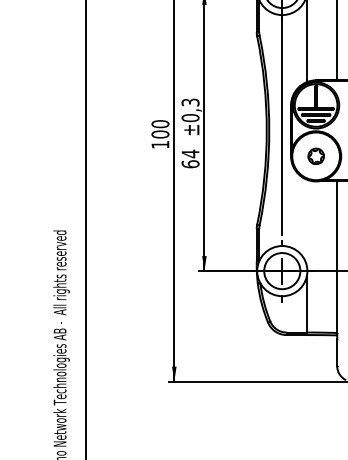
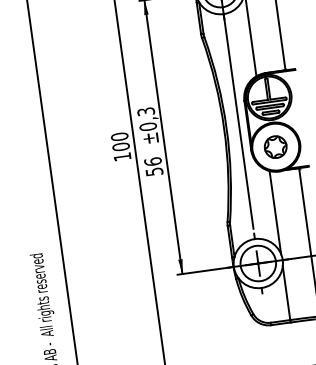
part: (316, 156) -> (276, 147), size x1.43
text: (190, 158) -> (153, 166), 64 -> 56
line: (306, 221) -> (275, 211), added

